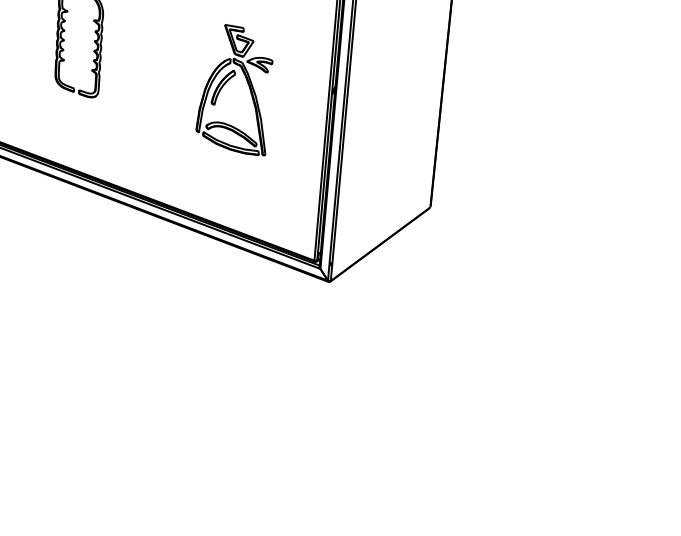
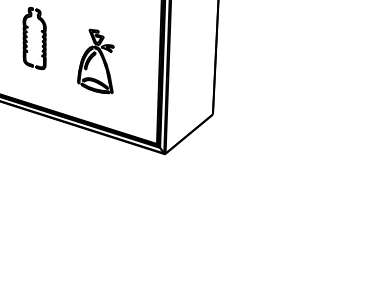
part: (233, 89) -> (95, 61), moved

